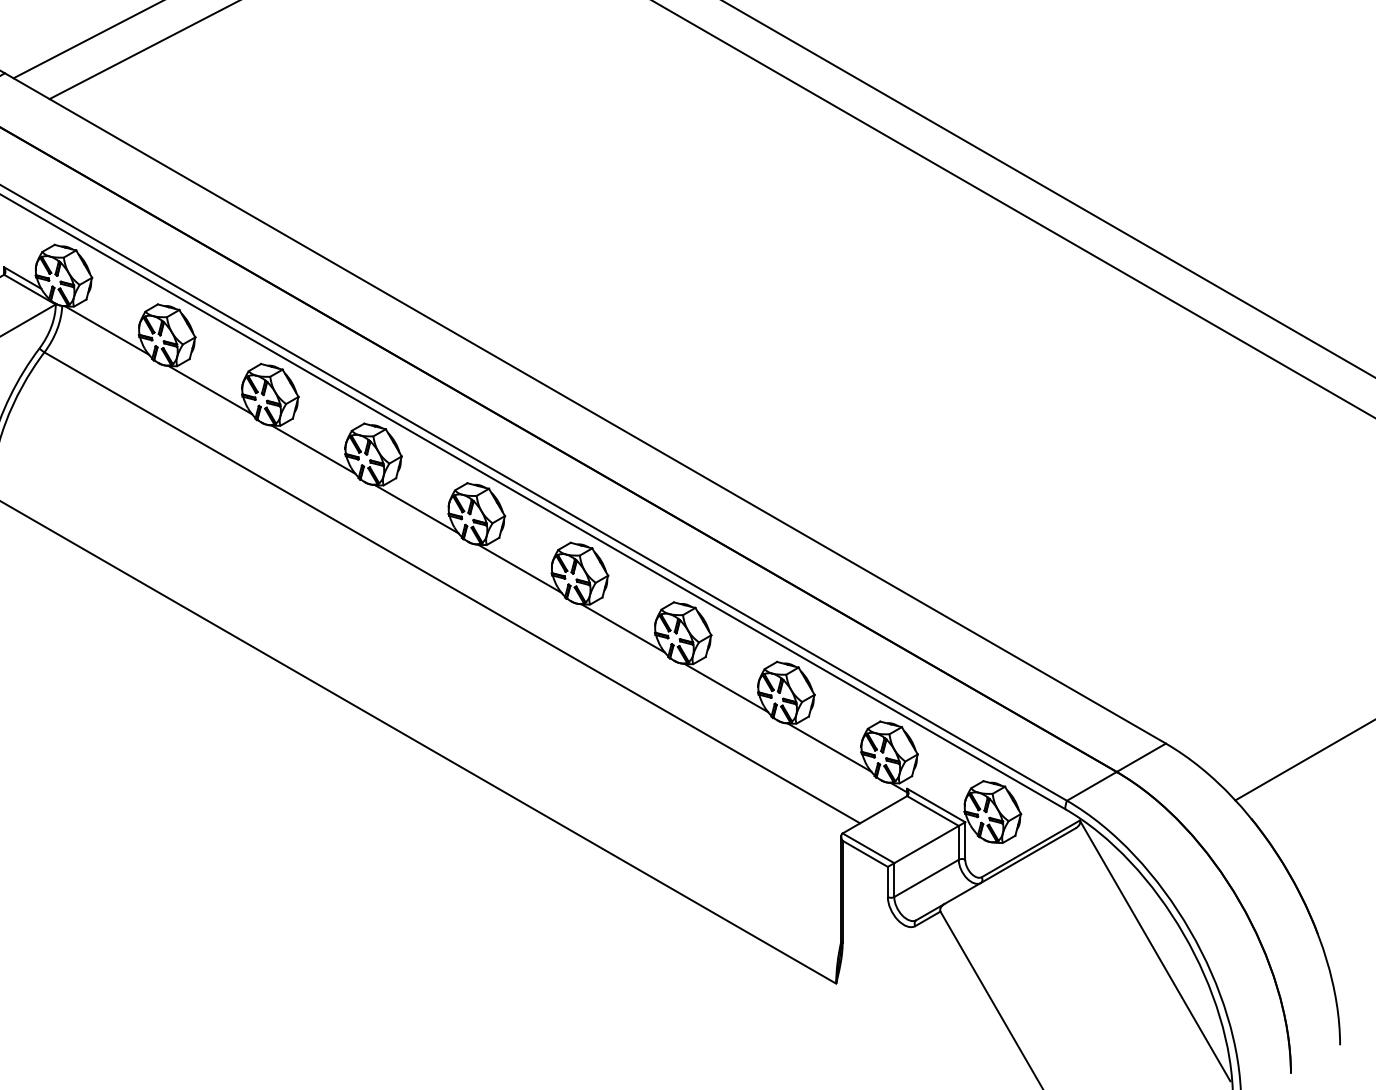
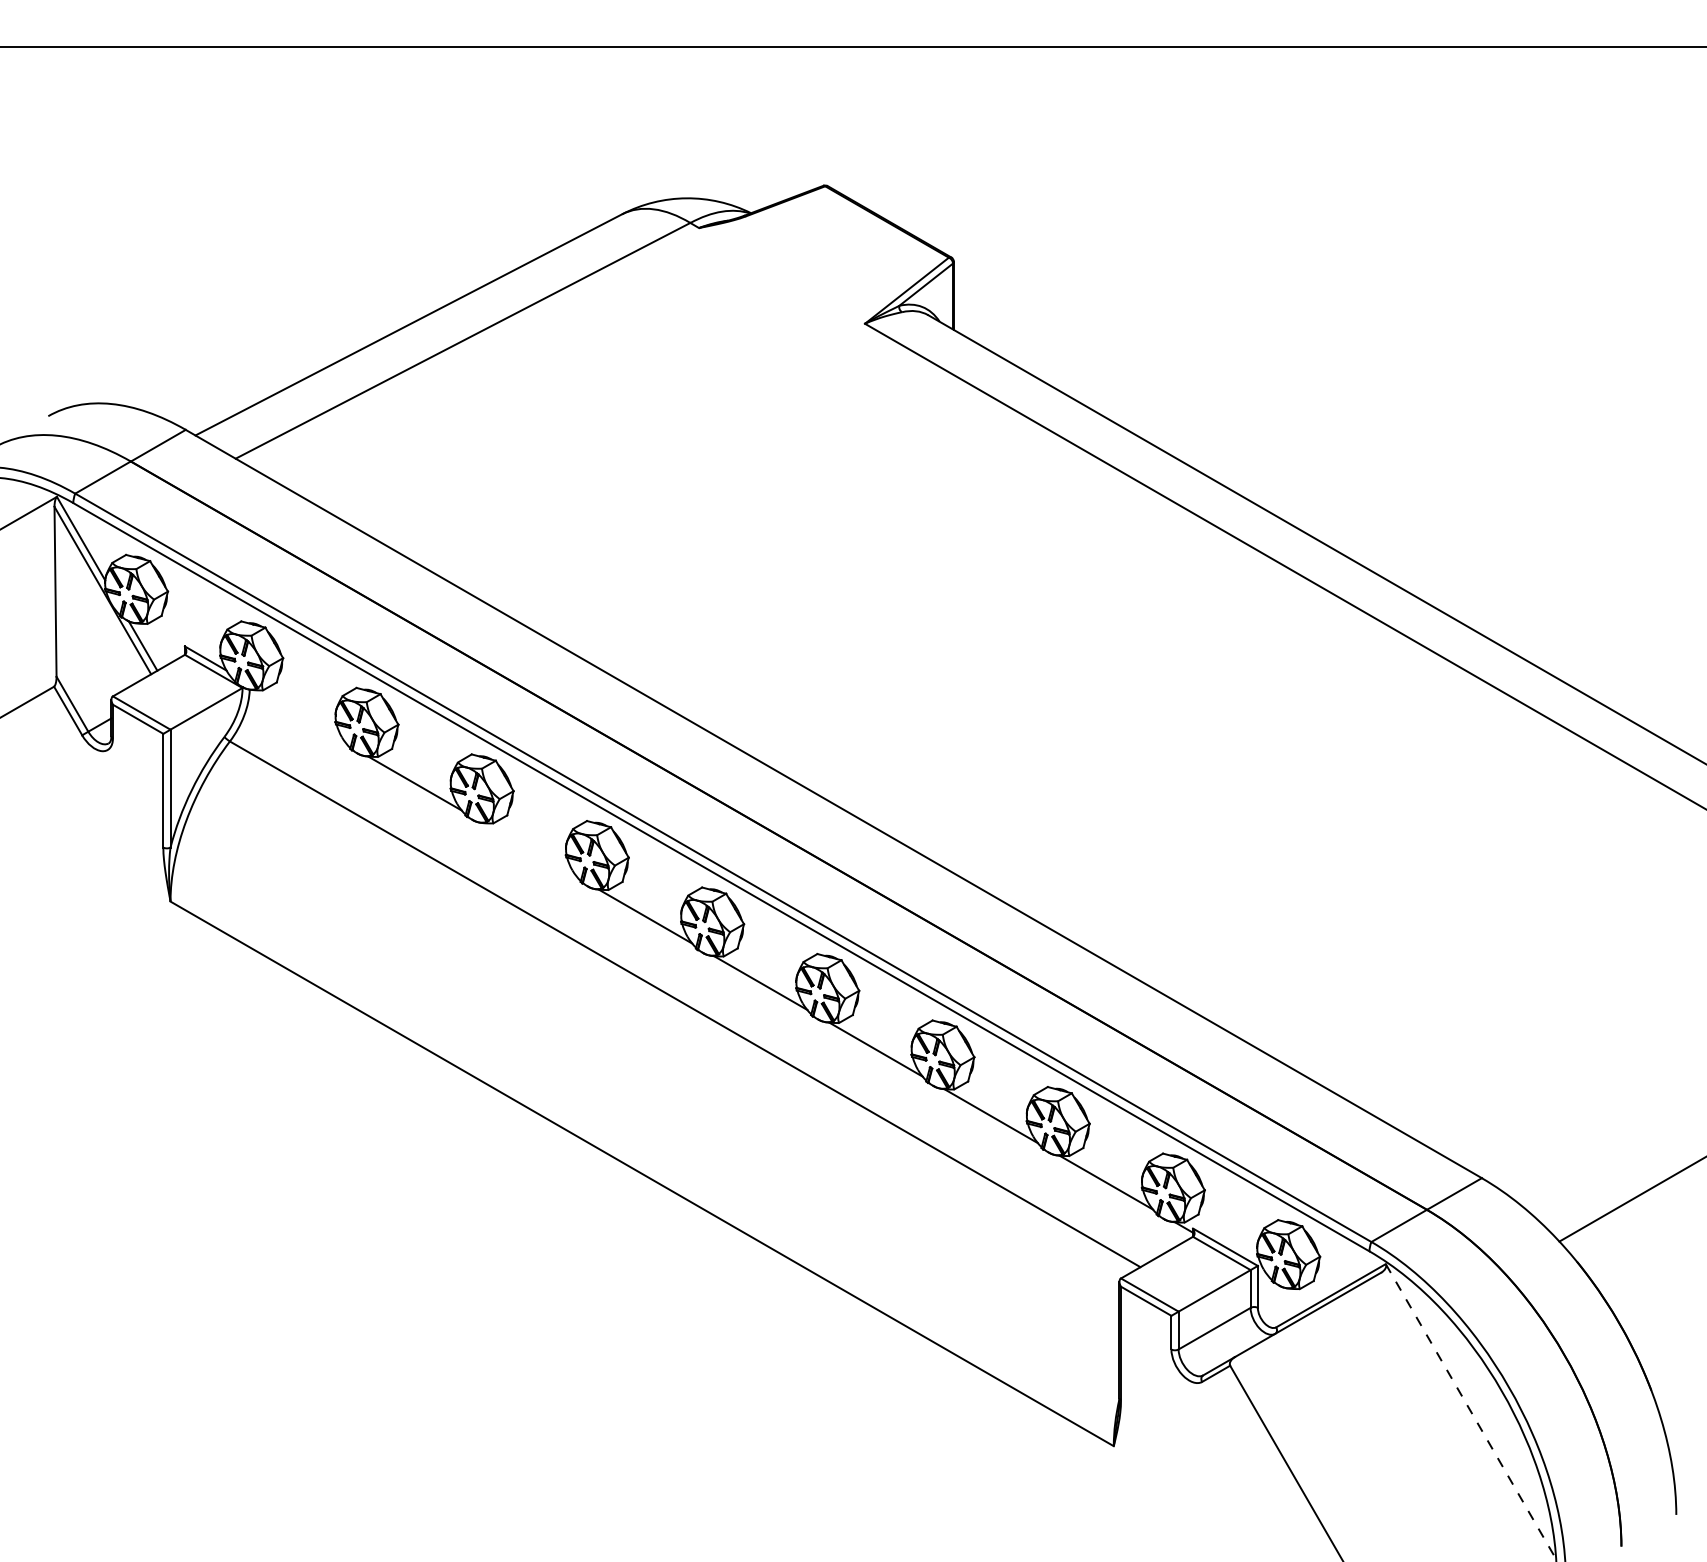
line: (106, 330) -> (299, 717), removed
line: (313, 450) -> (530, 850), removed
line: (1155, 951) -> (1470, 1410), solid -> dashed

